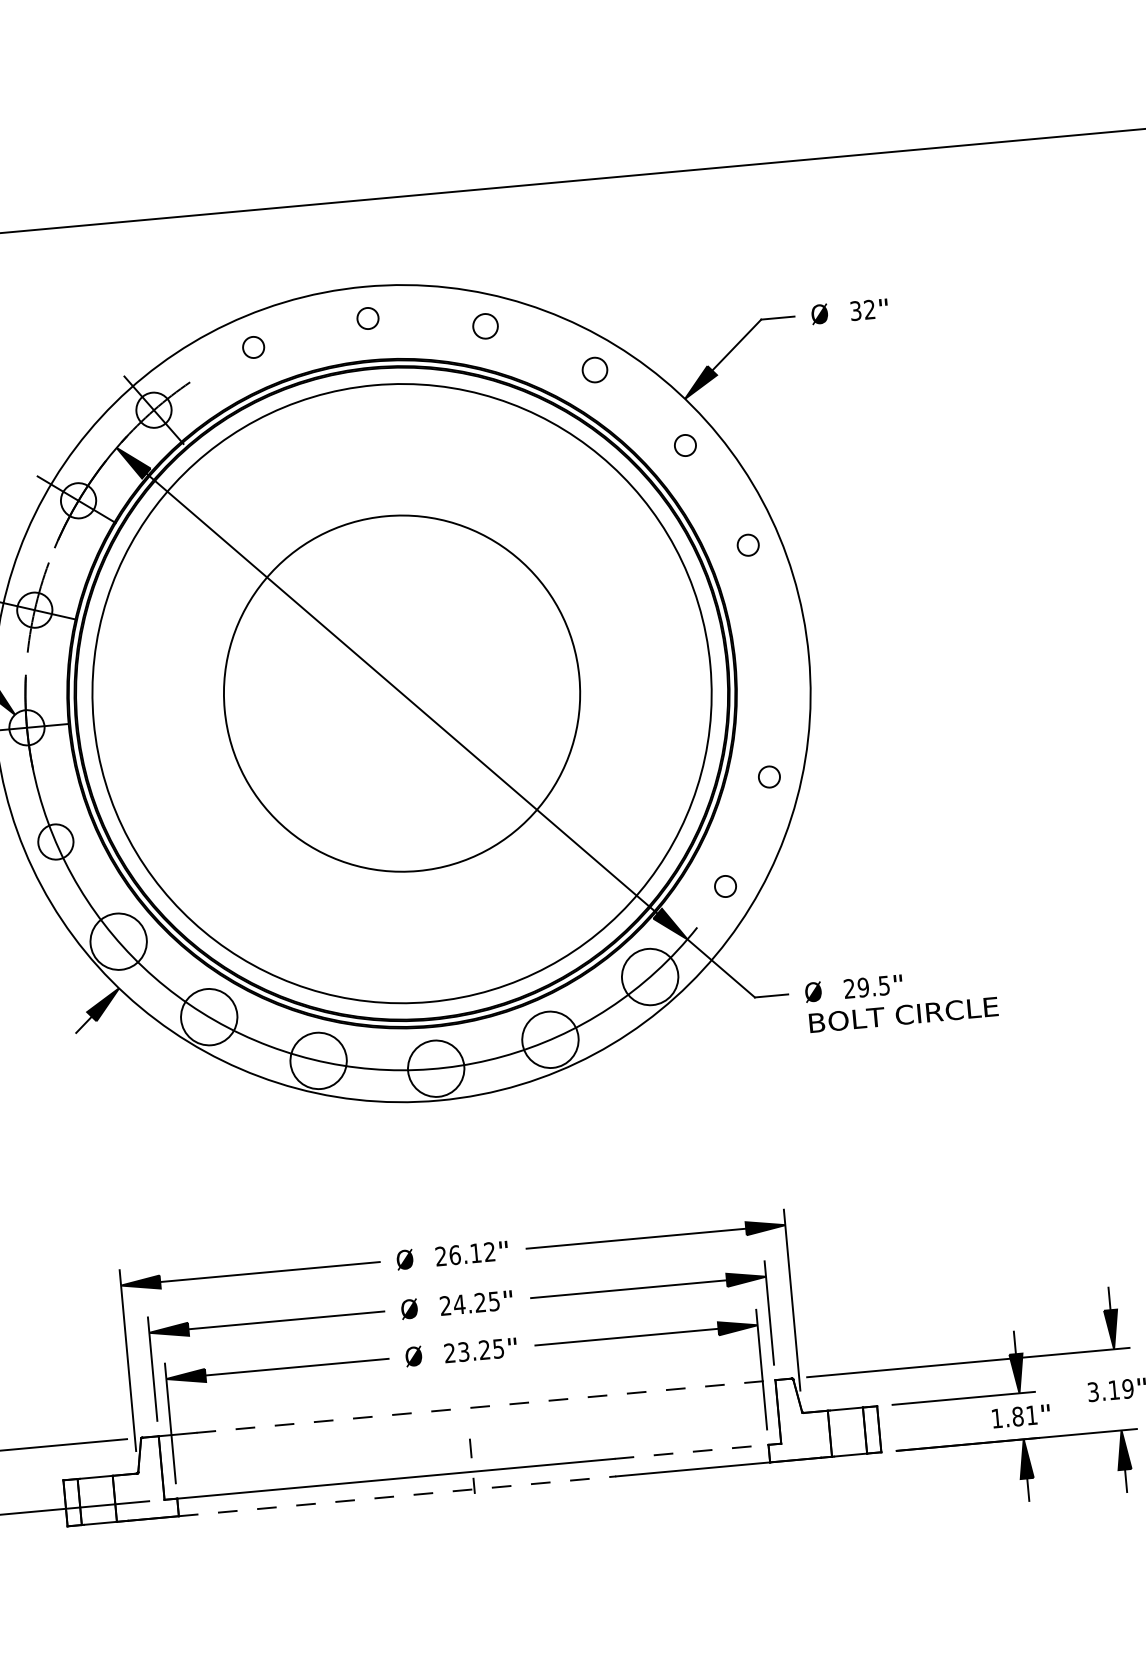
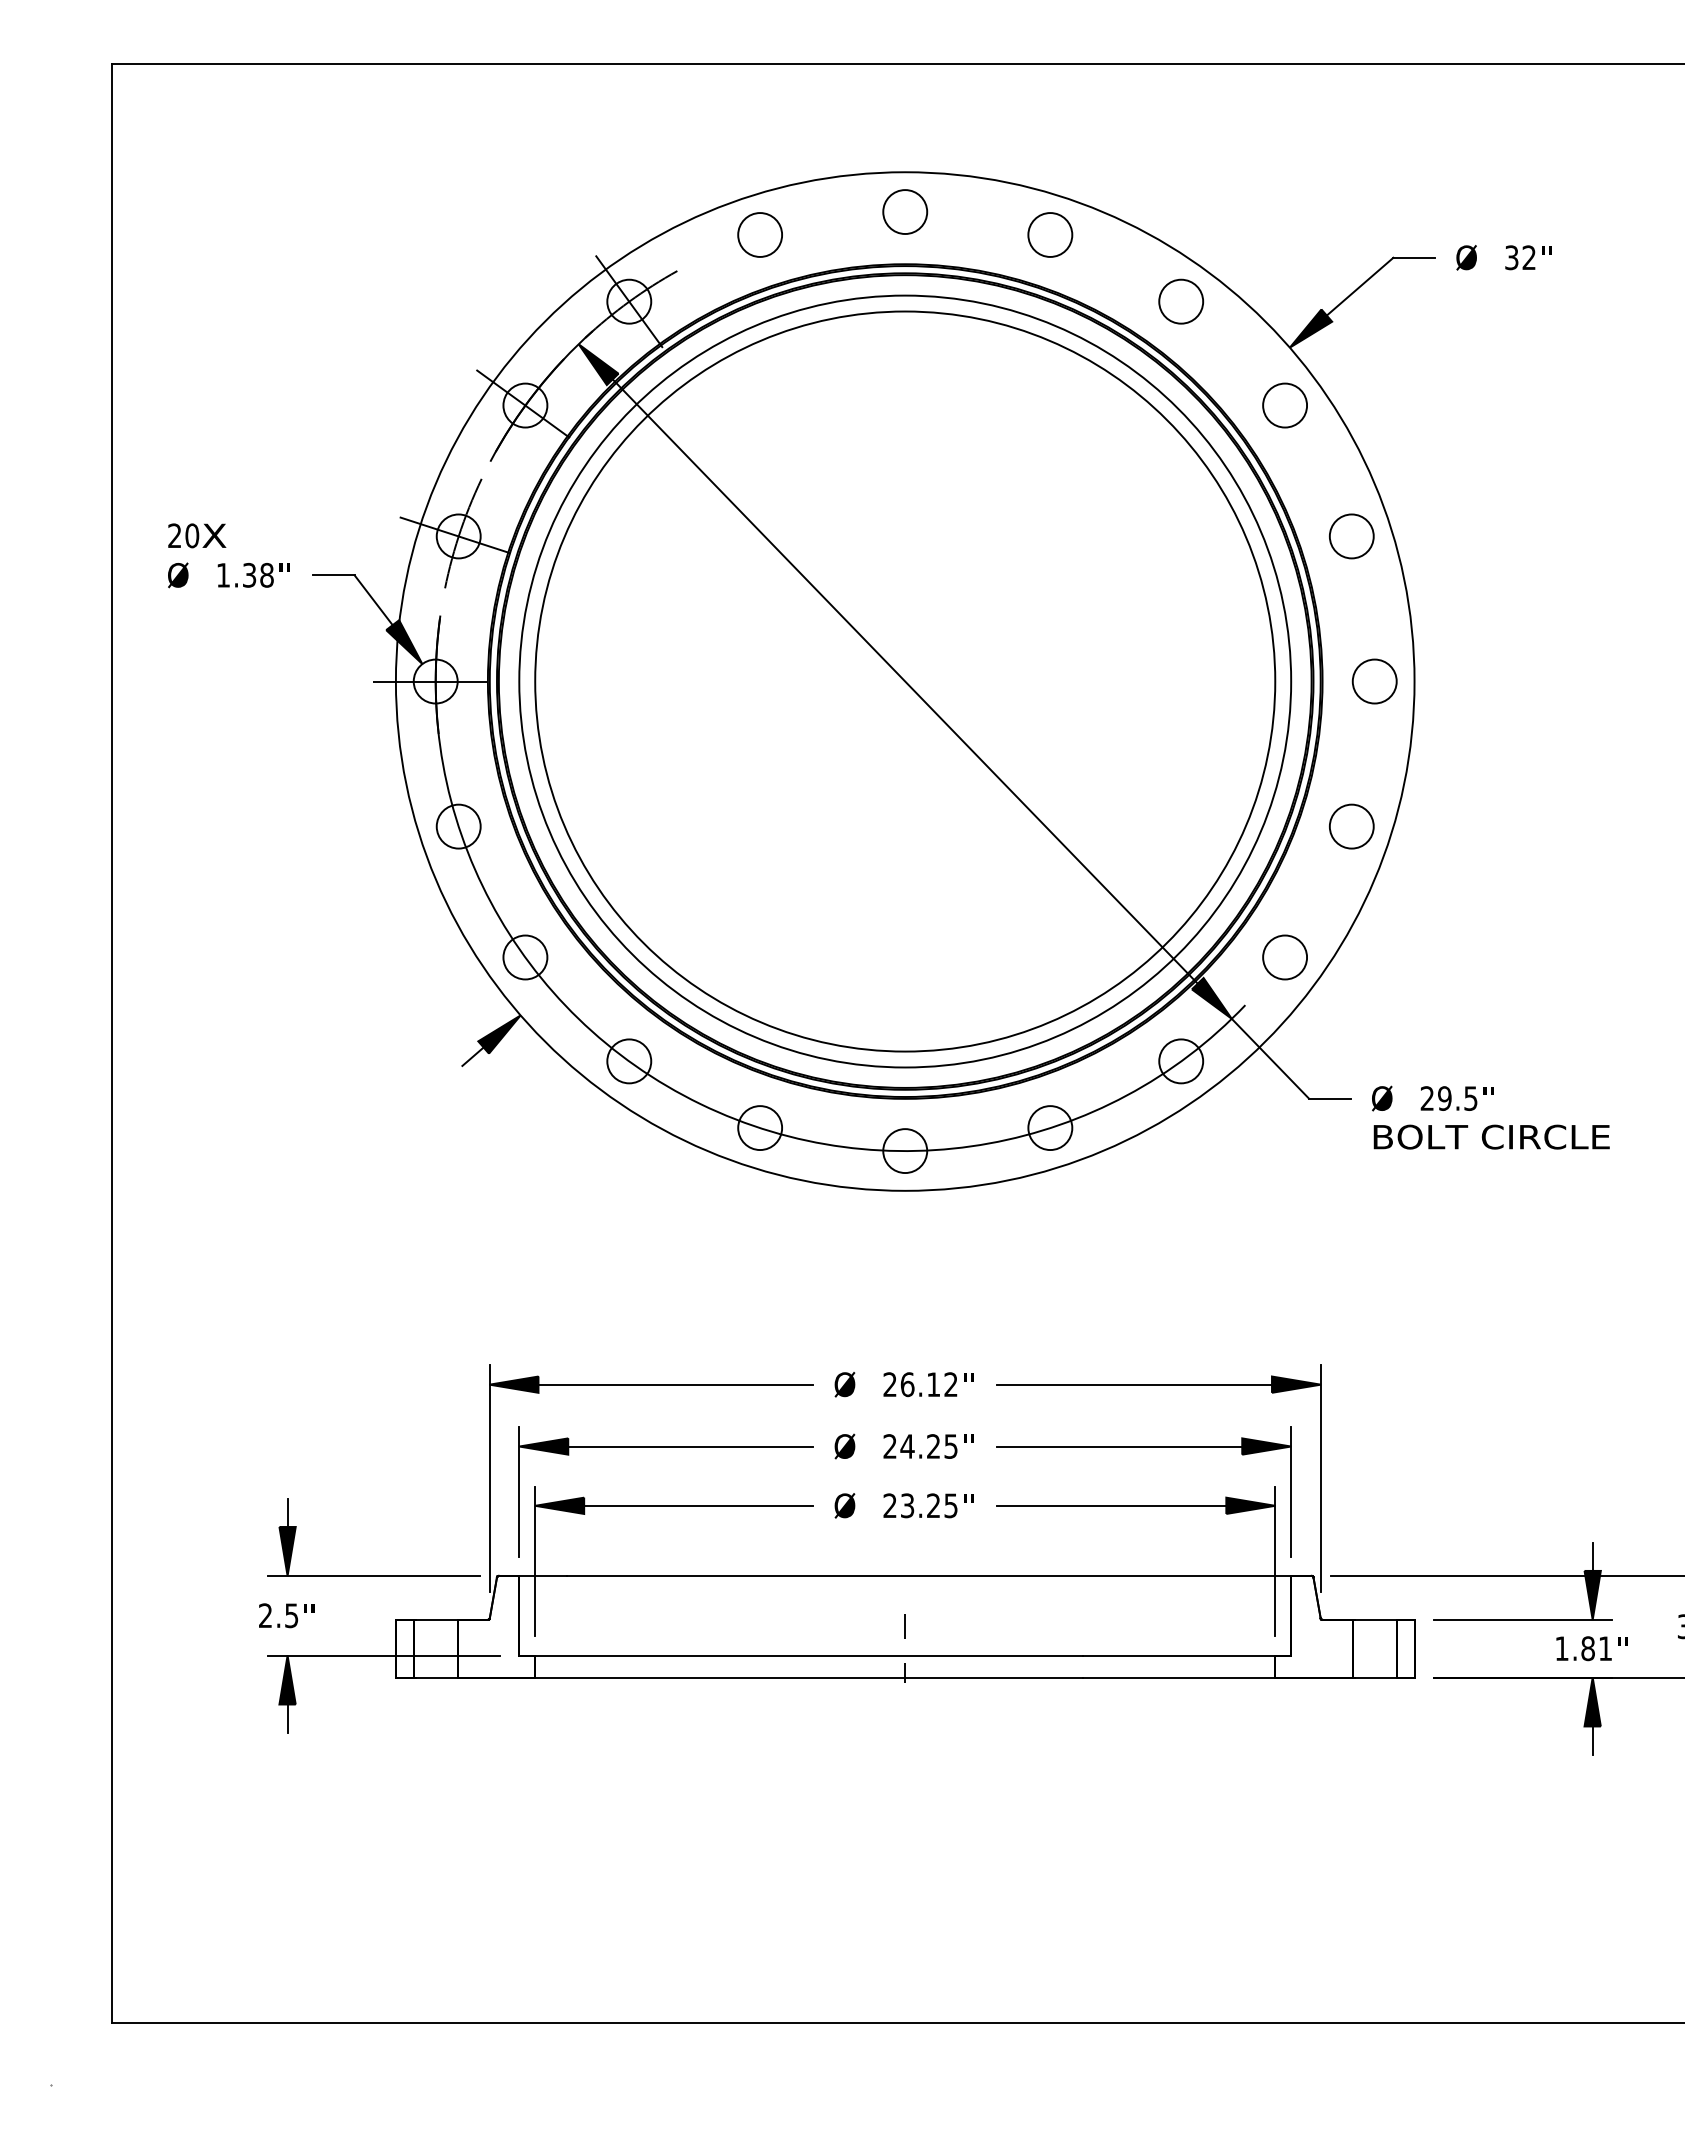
circle: (368, 318) -> (905, 211), size x1.67
circle: (485, 325) -> (1050, 234), size x1.43
circle: (253, 347) -> (759, 234), size x1.67
circle: (595, 369) -> (1181, 301), size x1.43
circle: (684, 445) -> (1284, 405), size x1.67
circle: (748, 545) -> (1351, 536), size x1.67
circle: (776, 659) -> (1374, 681), added
circle: (402, 693) -> (905, 681), size x1.67
circle: (769, 777) -> (1351, 826), size x1.67
circle: (725, 886) -> (1284, 957), size x1.67
circle: (118, 941) -> (525, 957), size x0.62
circle: (650, 977) -> (1181, 1061), size x0.62
circle: (209, 1017) -> (629, 1061), size x0.62
circle: (550, 1040) -> (1050, 1128), size x0.62
circle: (318, 1061) -> (760, 1128), size x0.62
circle: (436, 1069) -> (905, 1151), size x0.62
line: (486, 1406) -> (929, 1575), dashed -> solid
line: (691, 1451) -> (1179, 1655), dashed -> solid
line: (397, 1496) -> (808, 1677), dashed -> solid

